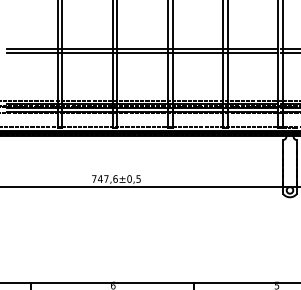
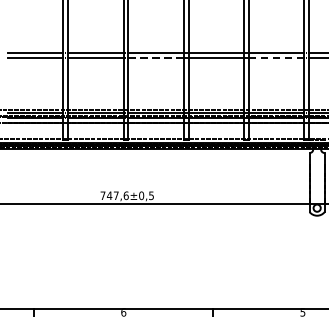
line: (142, 53) -> (155, 58), solid -> dashed
line: (252, 53) -> (276, 58), solid -> dashed

